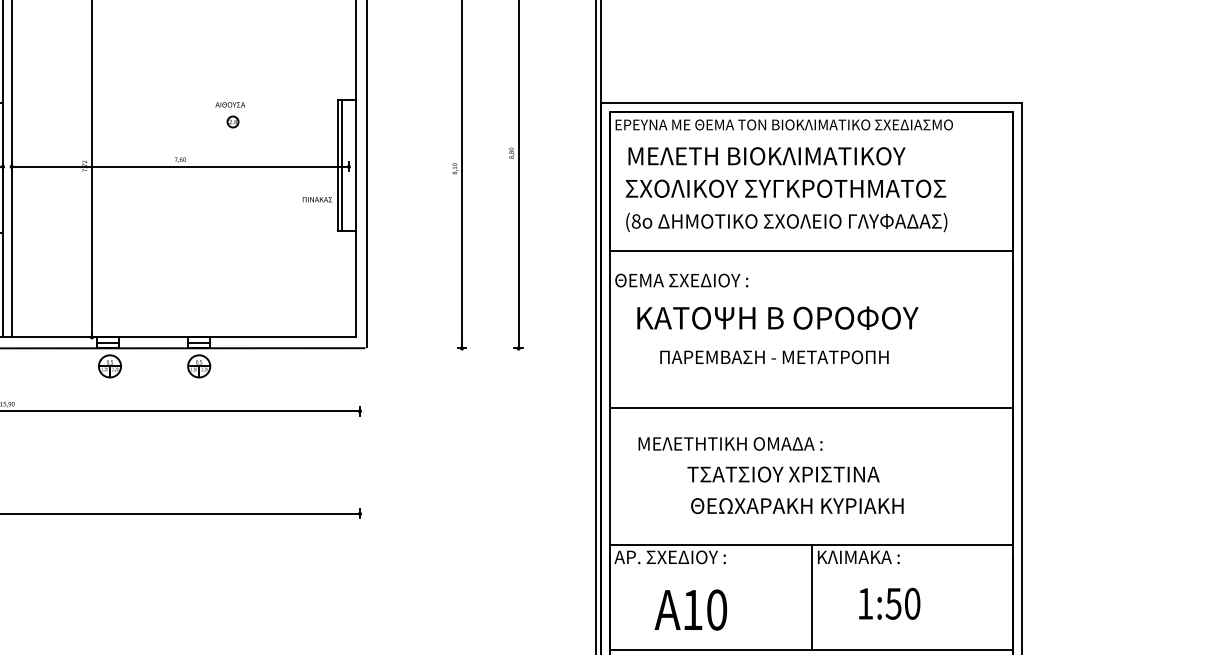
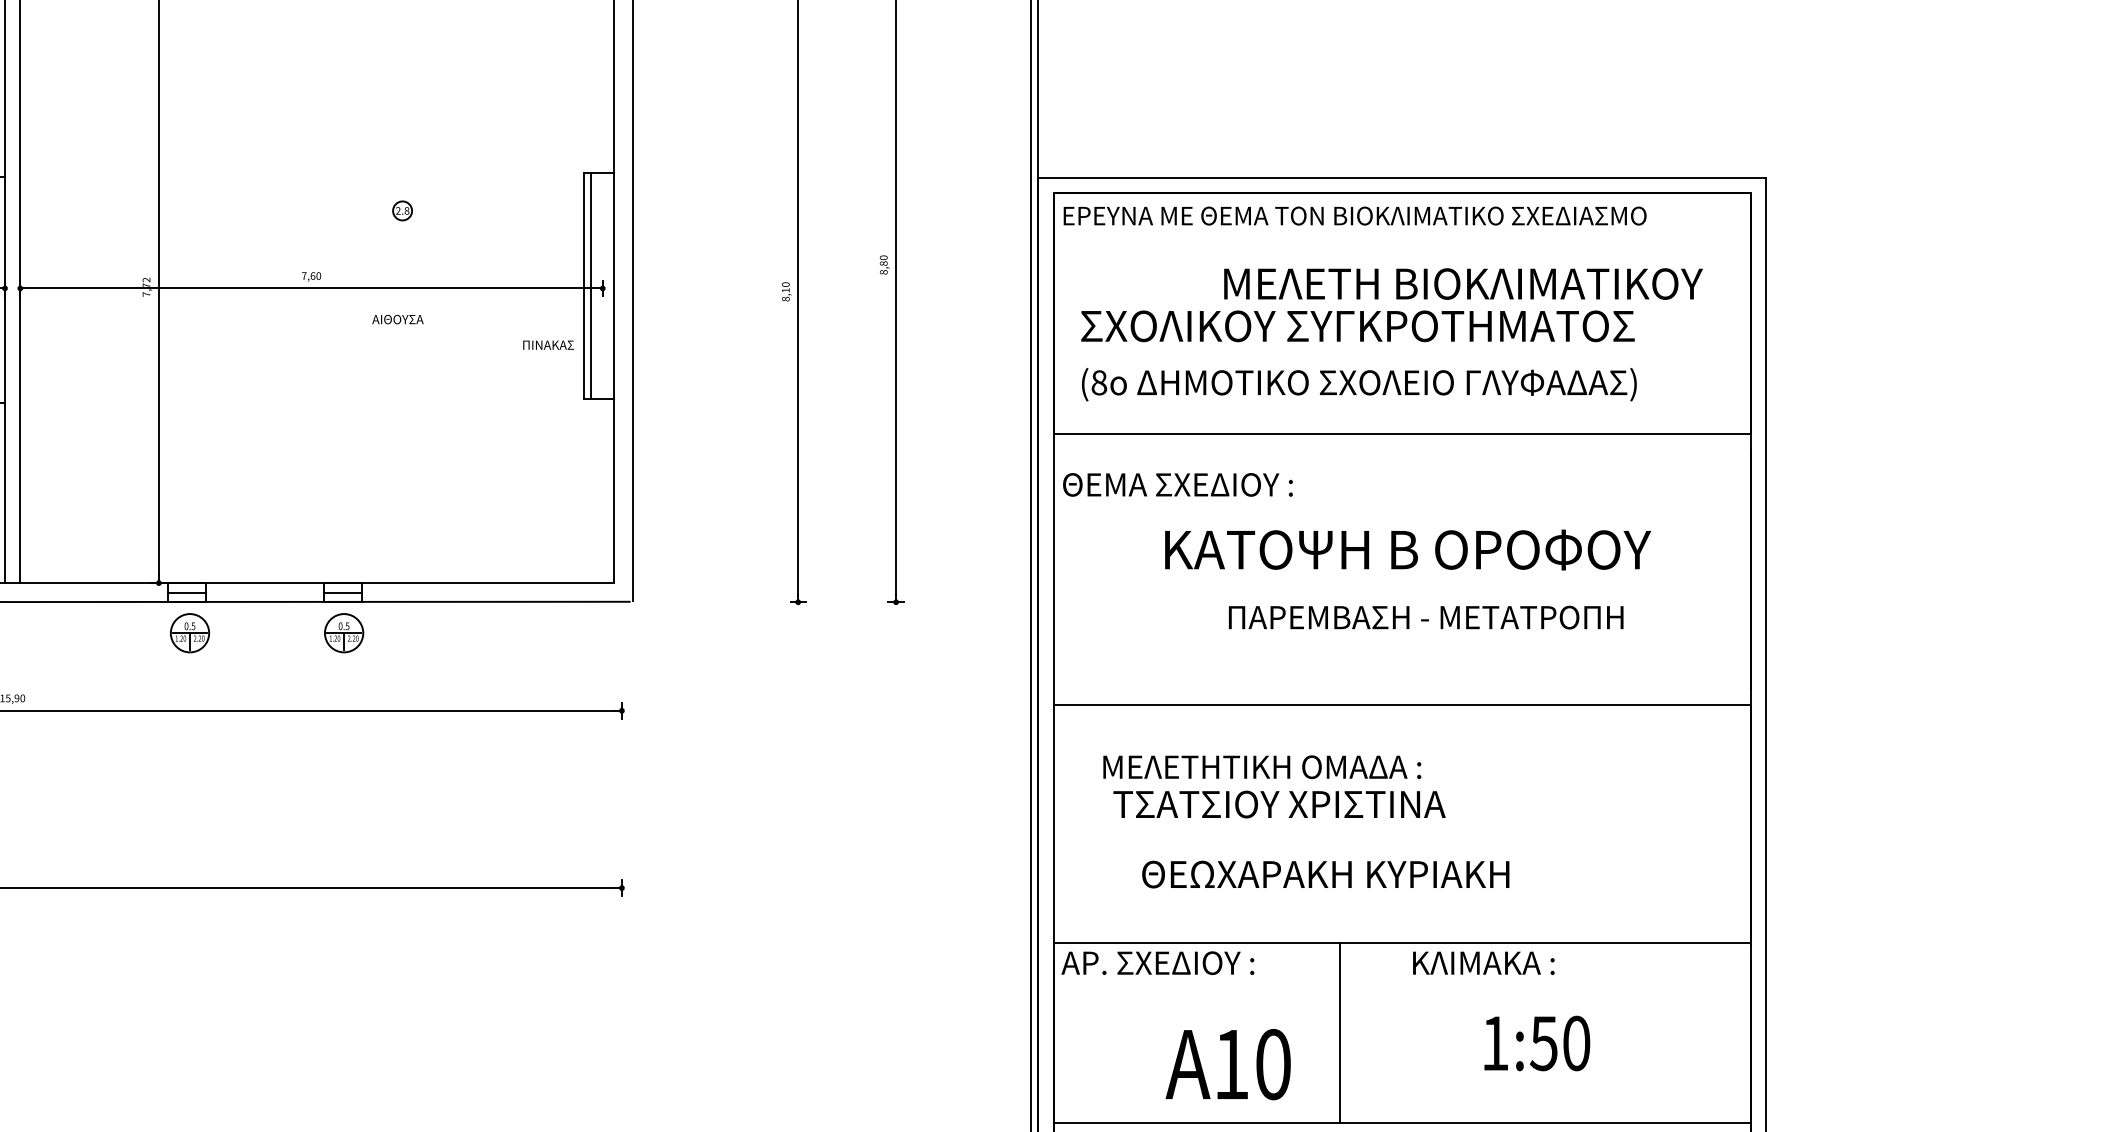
text: (230, 104) -> (398, 318), moved
text: (766, 156) -> (1462, 284), moved
text: (777, 317) -> (1407, 548), moved
text: (774, 357) -> (1426, 617), moved
text: (783, 474) -> (1279, 804), moved
text: (797, 506) -> (1326, 875), moved
line: (811, 597) -> (1339, 1032), moved
text: (690, 609) -> (1227, 1063), moved

